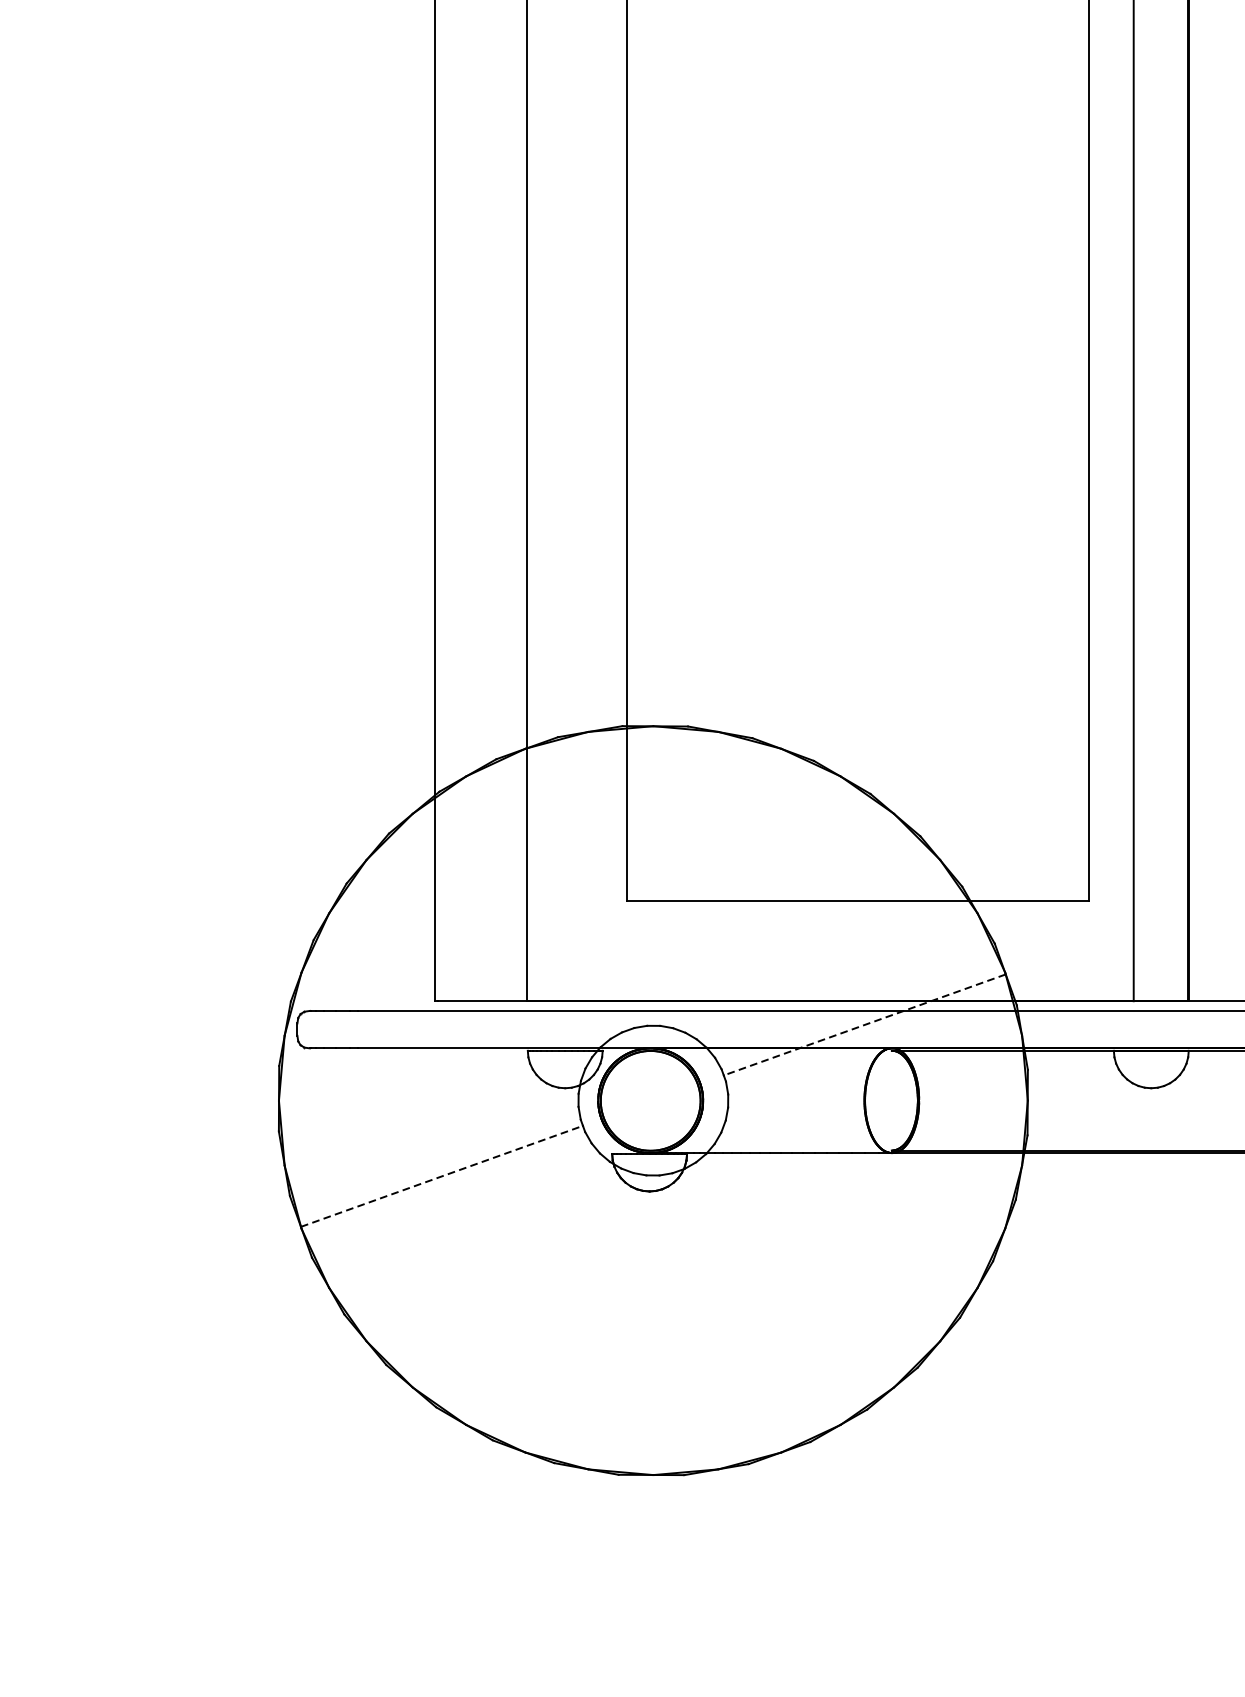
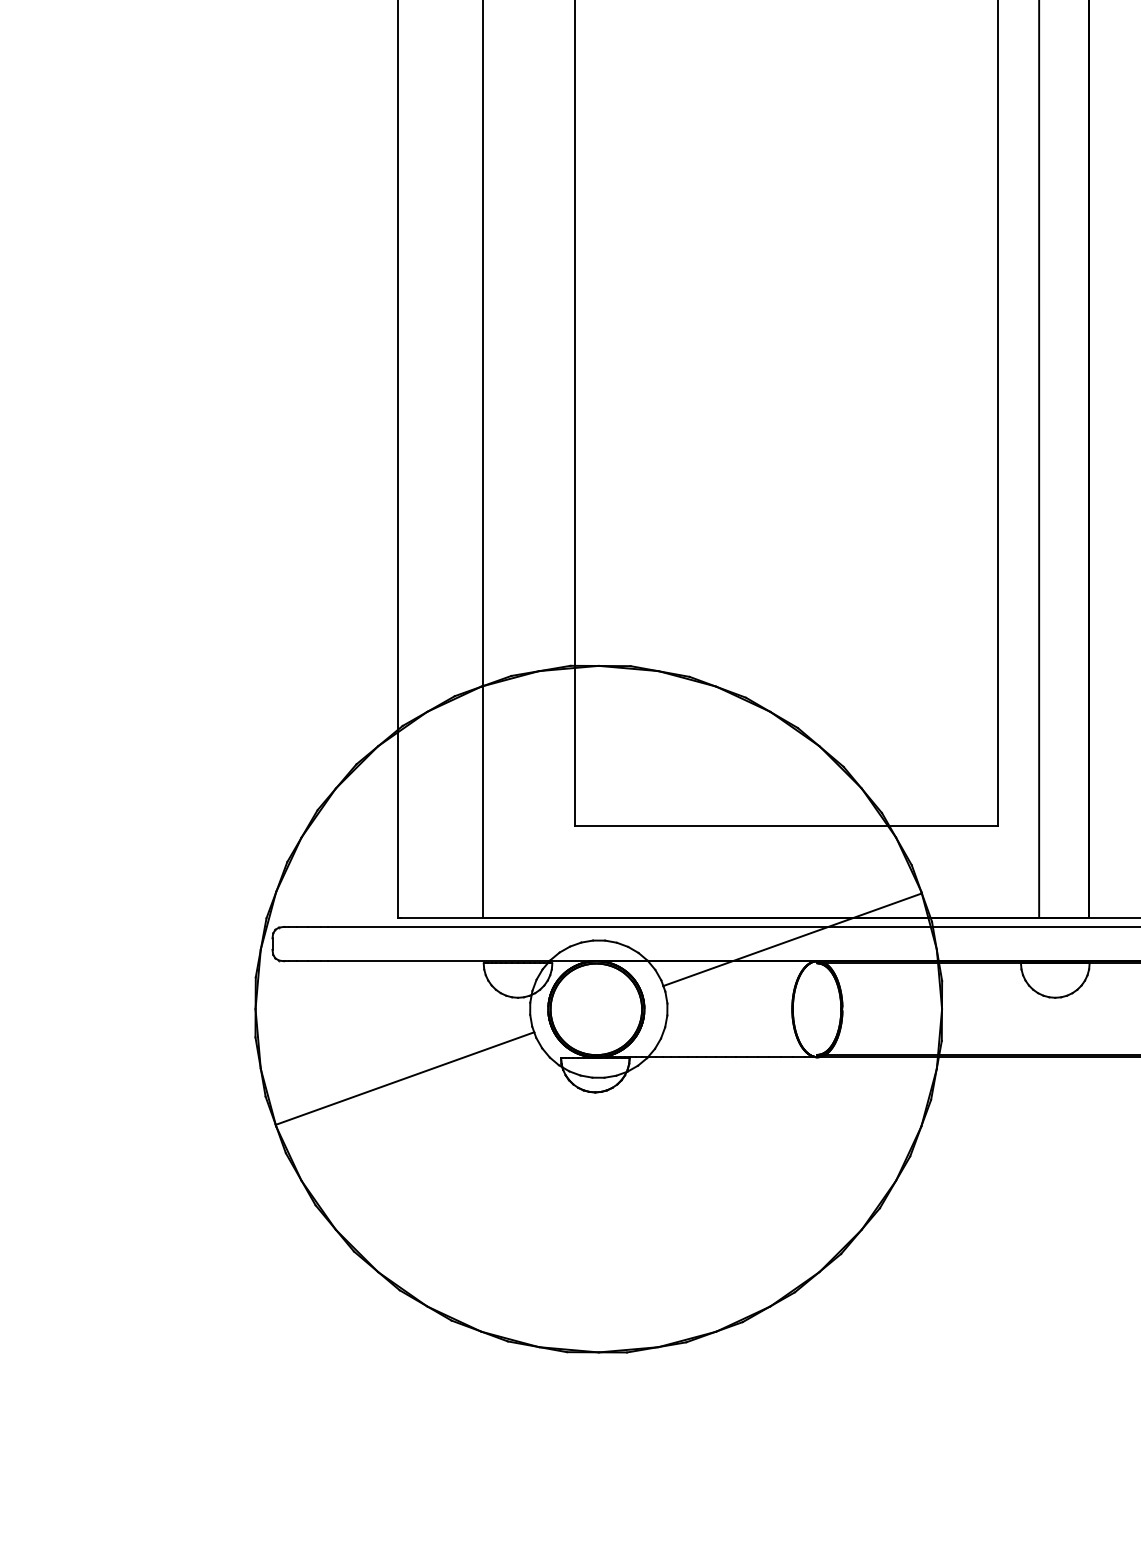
line: (864, 1024) -> (792, 939), dashed -> solid
line: (442, 1176) -> (405, 1078), dashed -> solid

